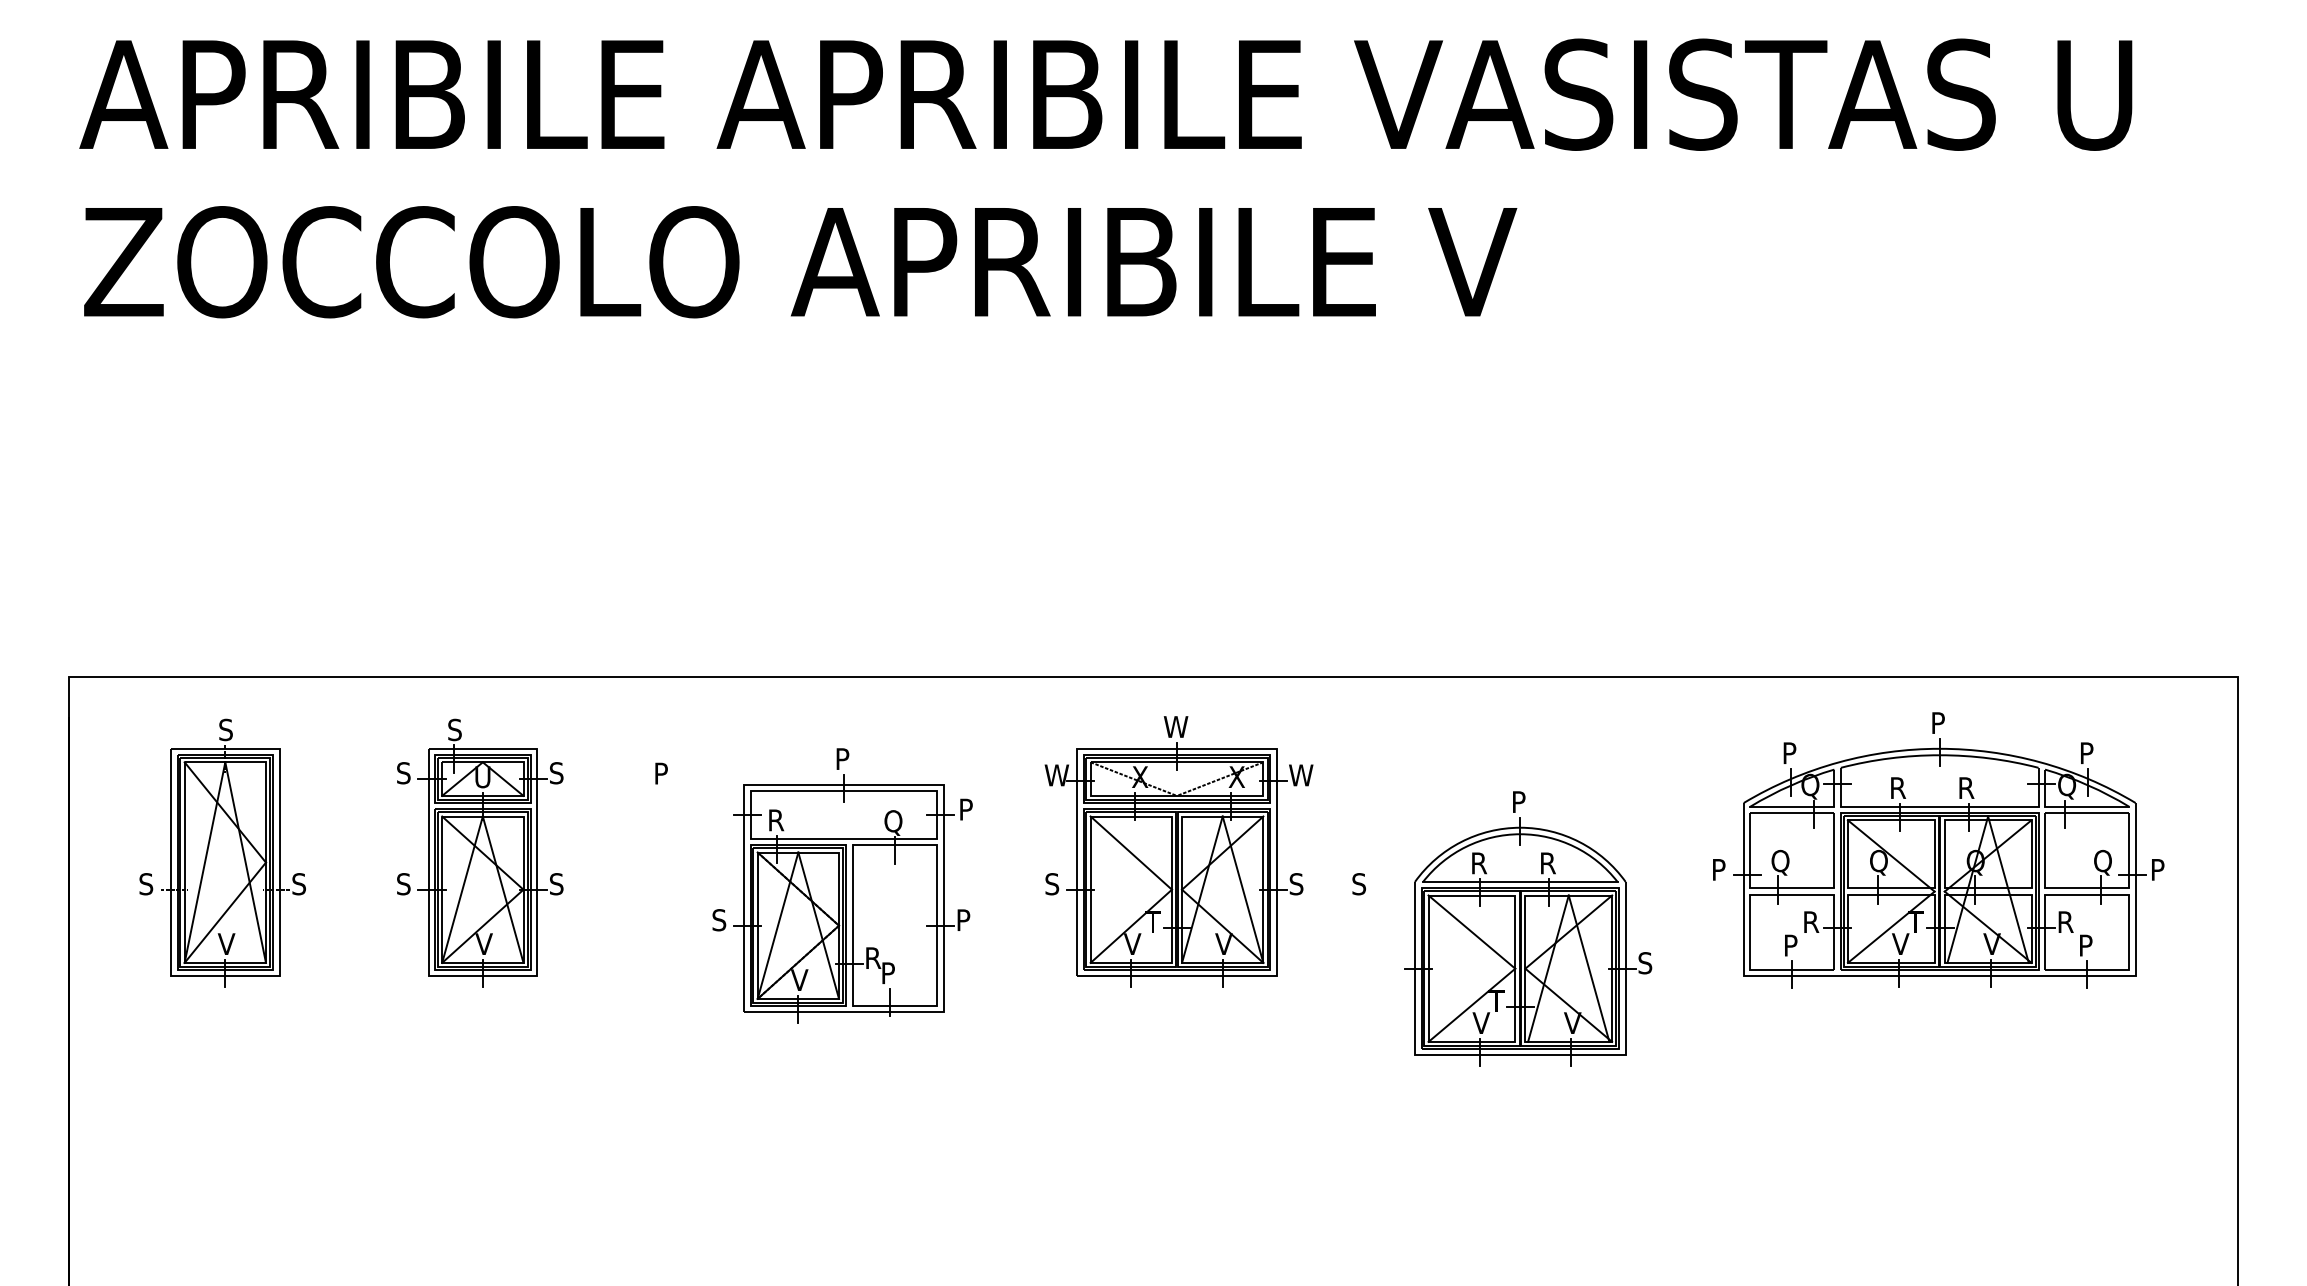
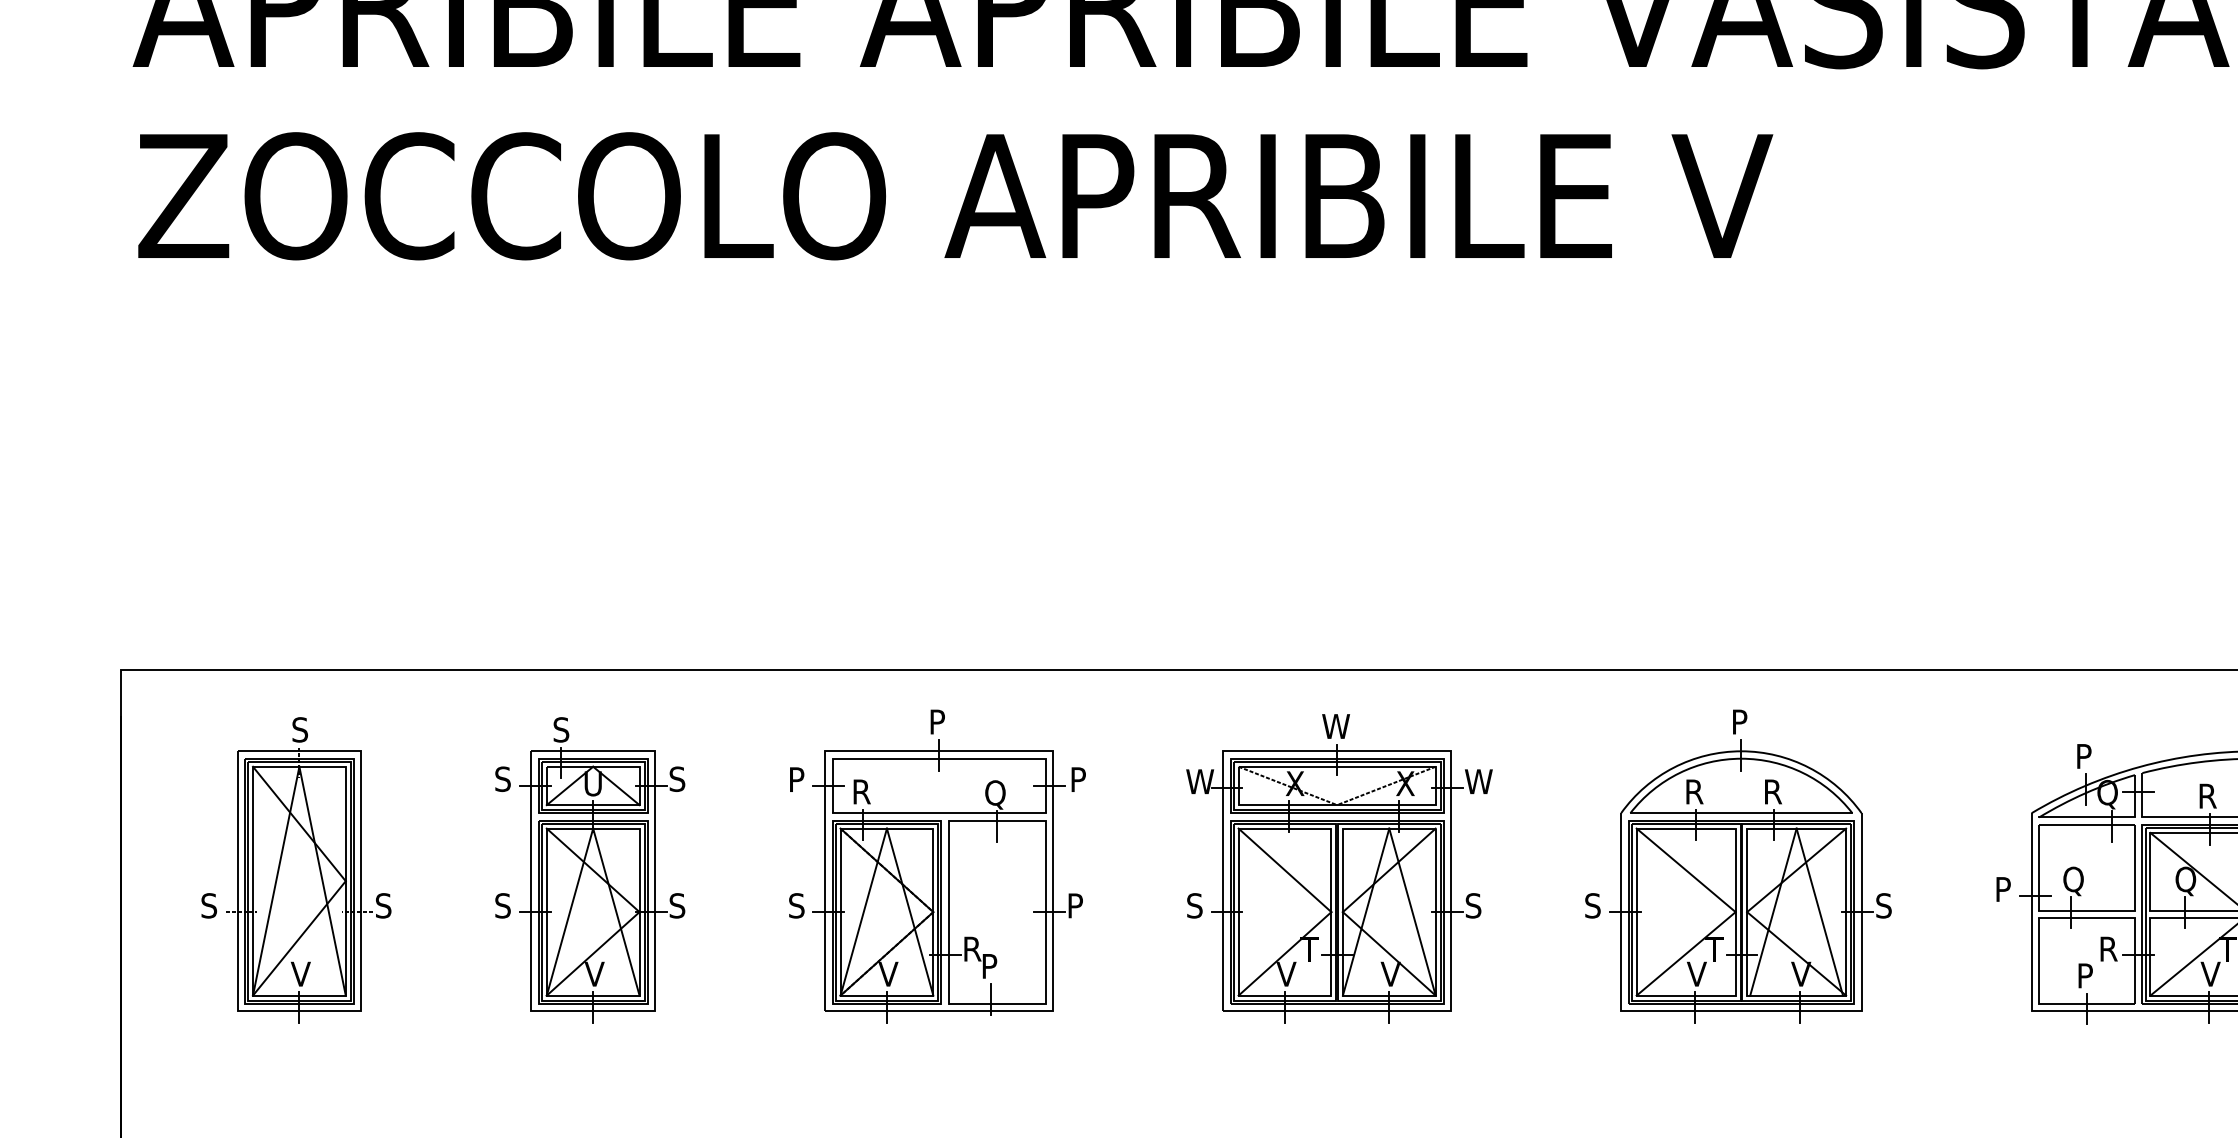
part: (1178, 851) -> (1338, 868), moved
part: (842, 885) -> (937, 866), moved
part: (1528, 928) -> (1750, 866), moved

